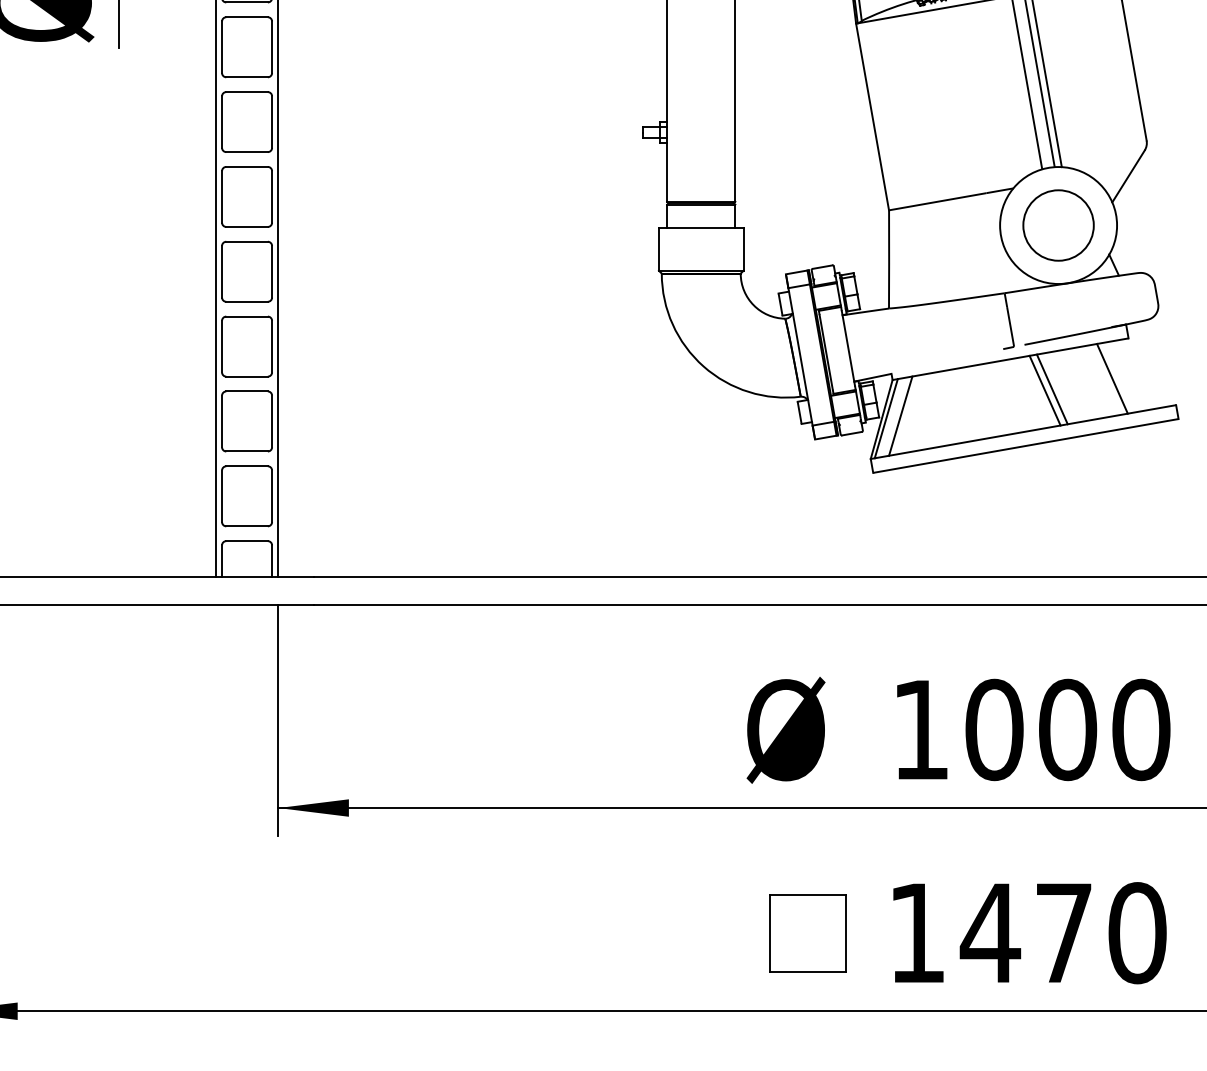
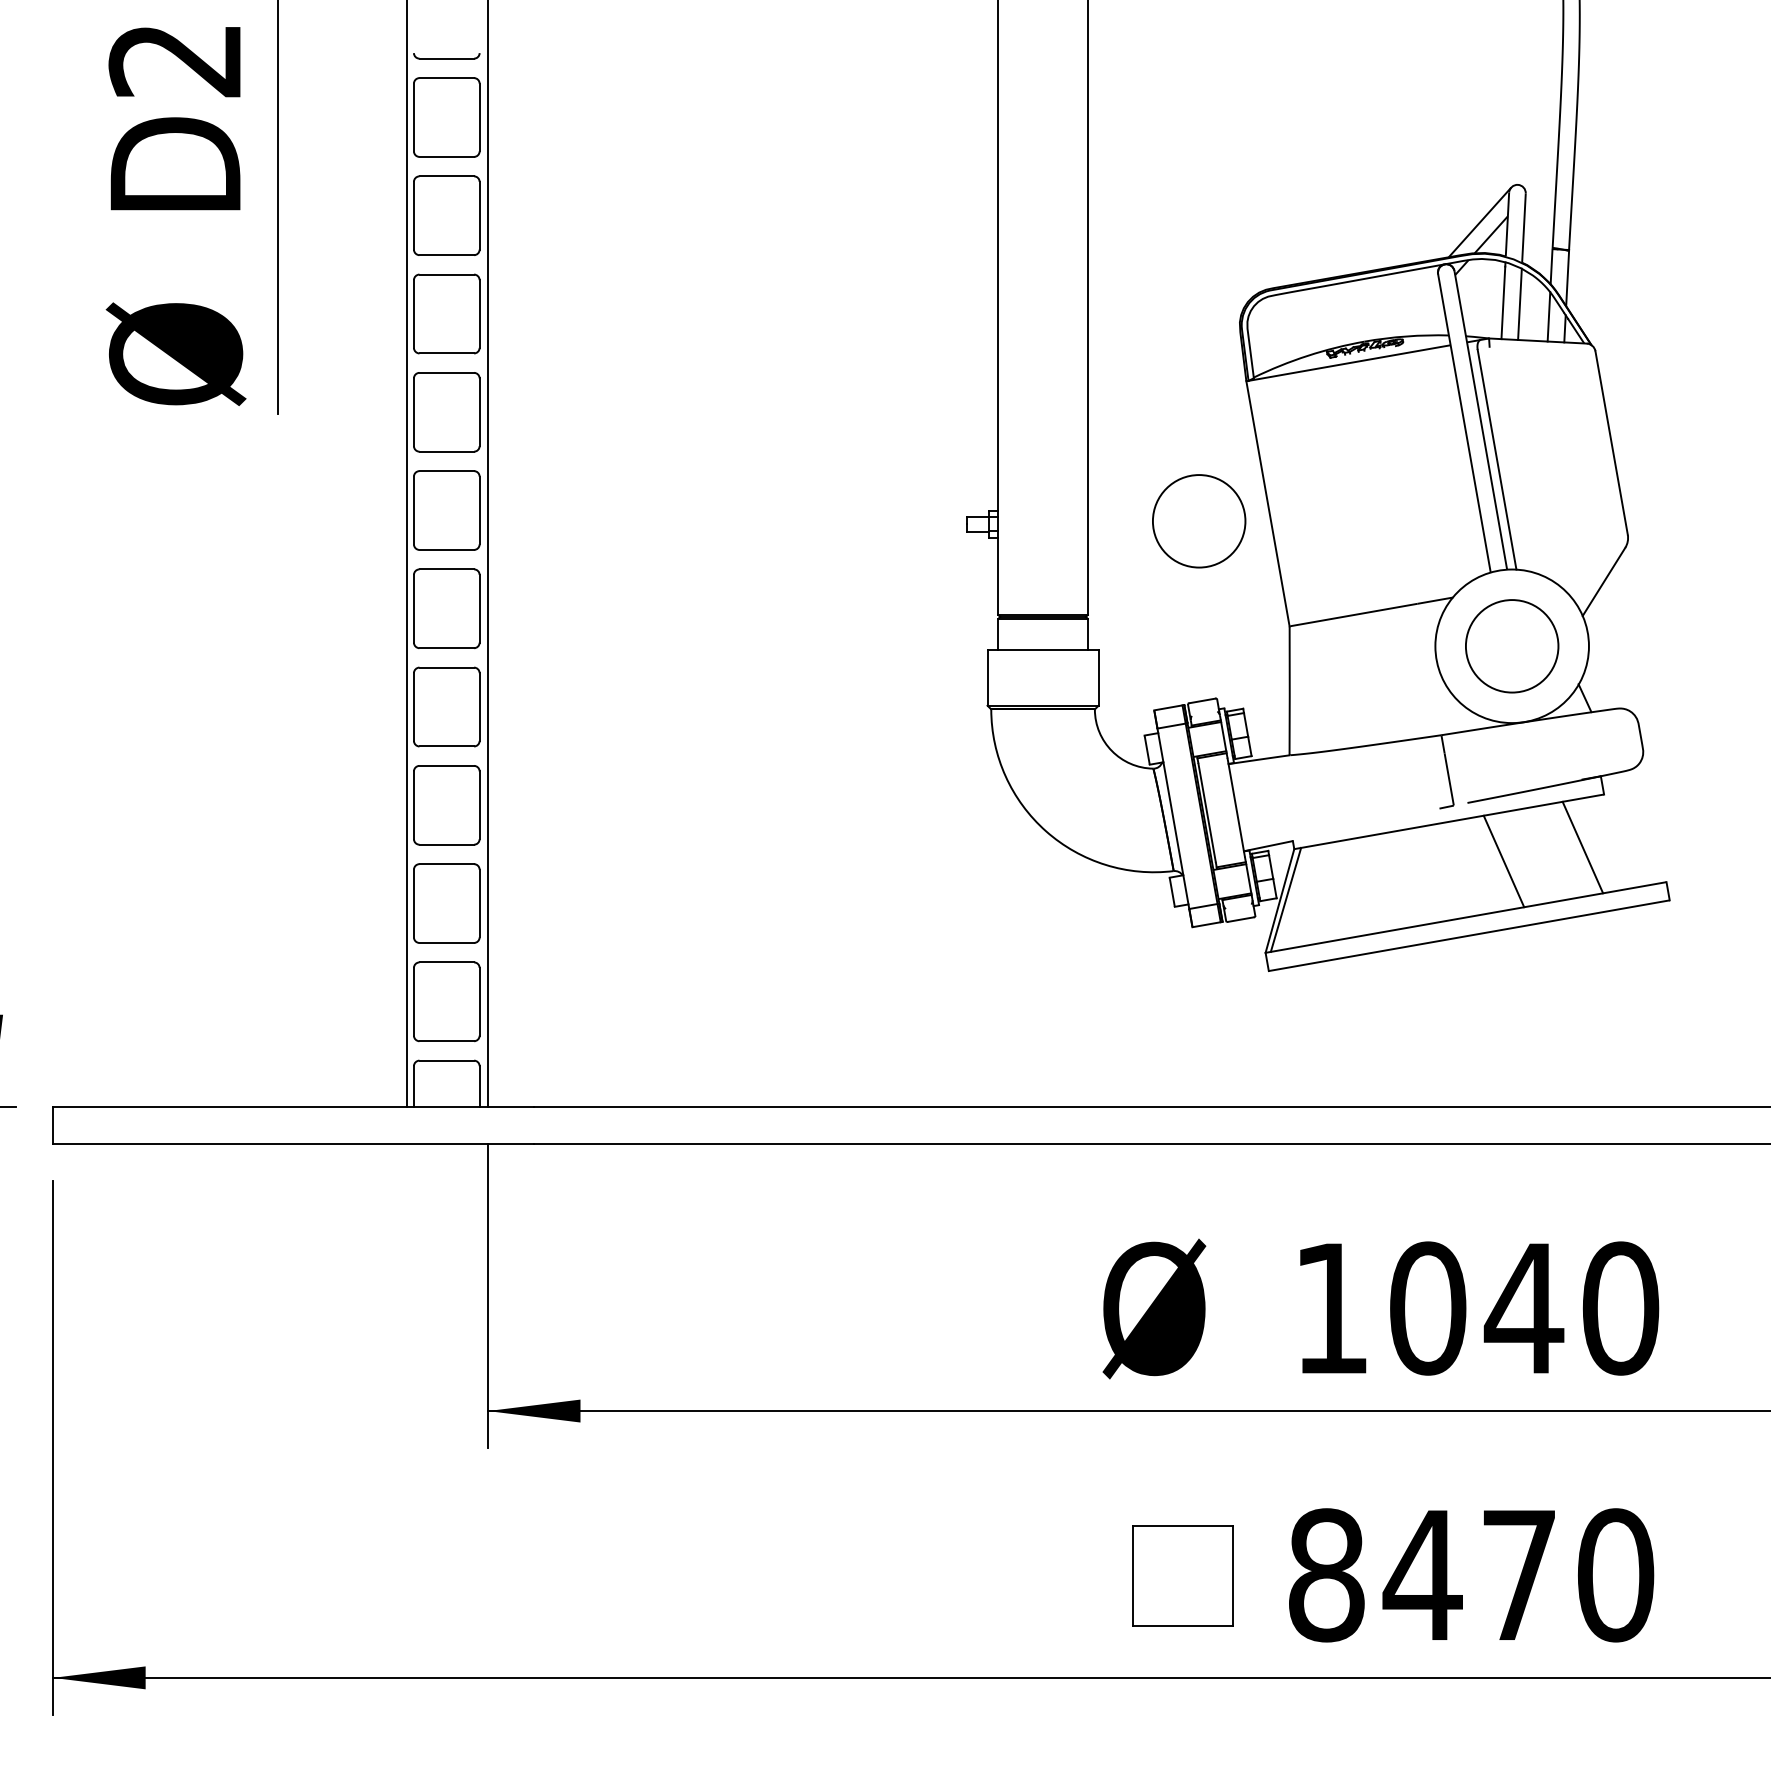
circle: (820, 130) -> (1199, 521), added
line: (1045, 390) -> (1494, 862), removed
line: (900, 416) -> (1304, 896), removed
text: (1067, 729) -> (1523, 1308), 1000 -> 1040
text: (917, 933) -> (1326, 1575), 1470 -> 8470

